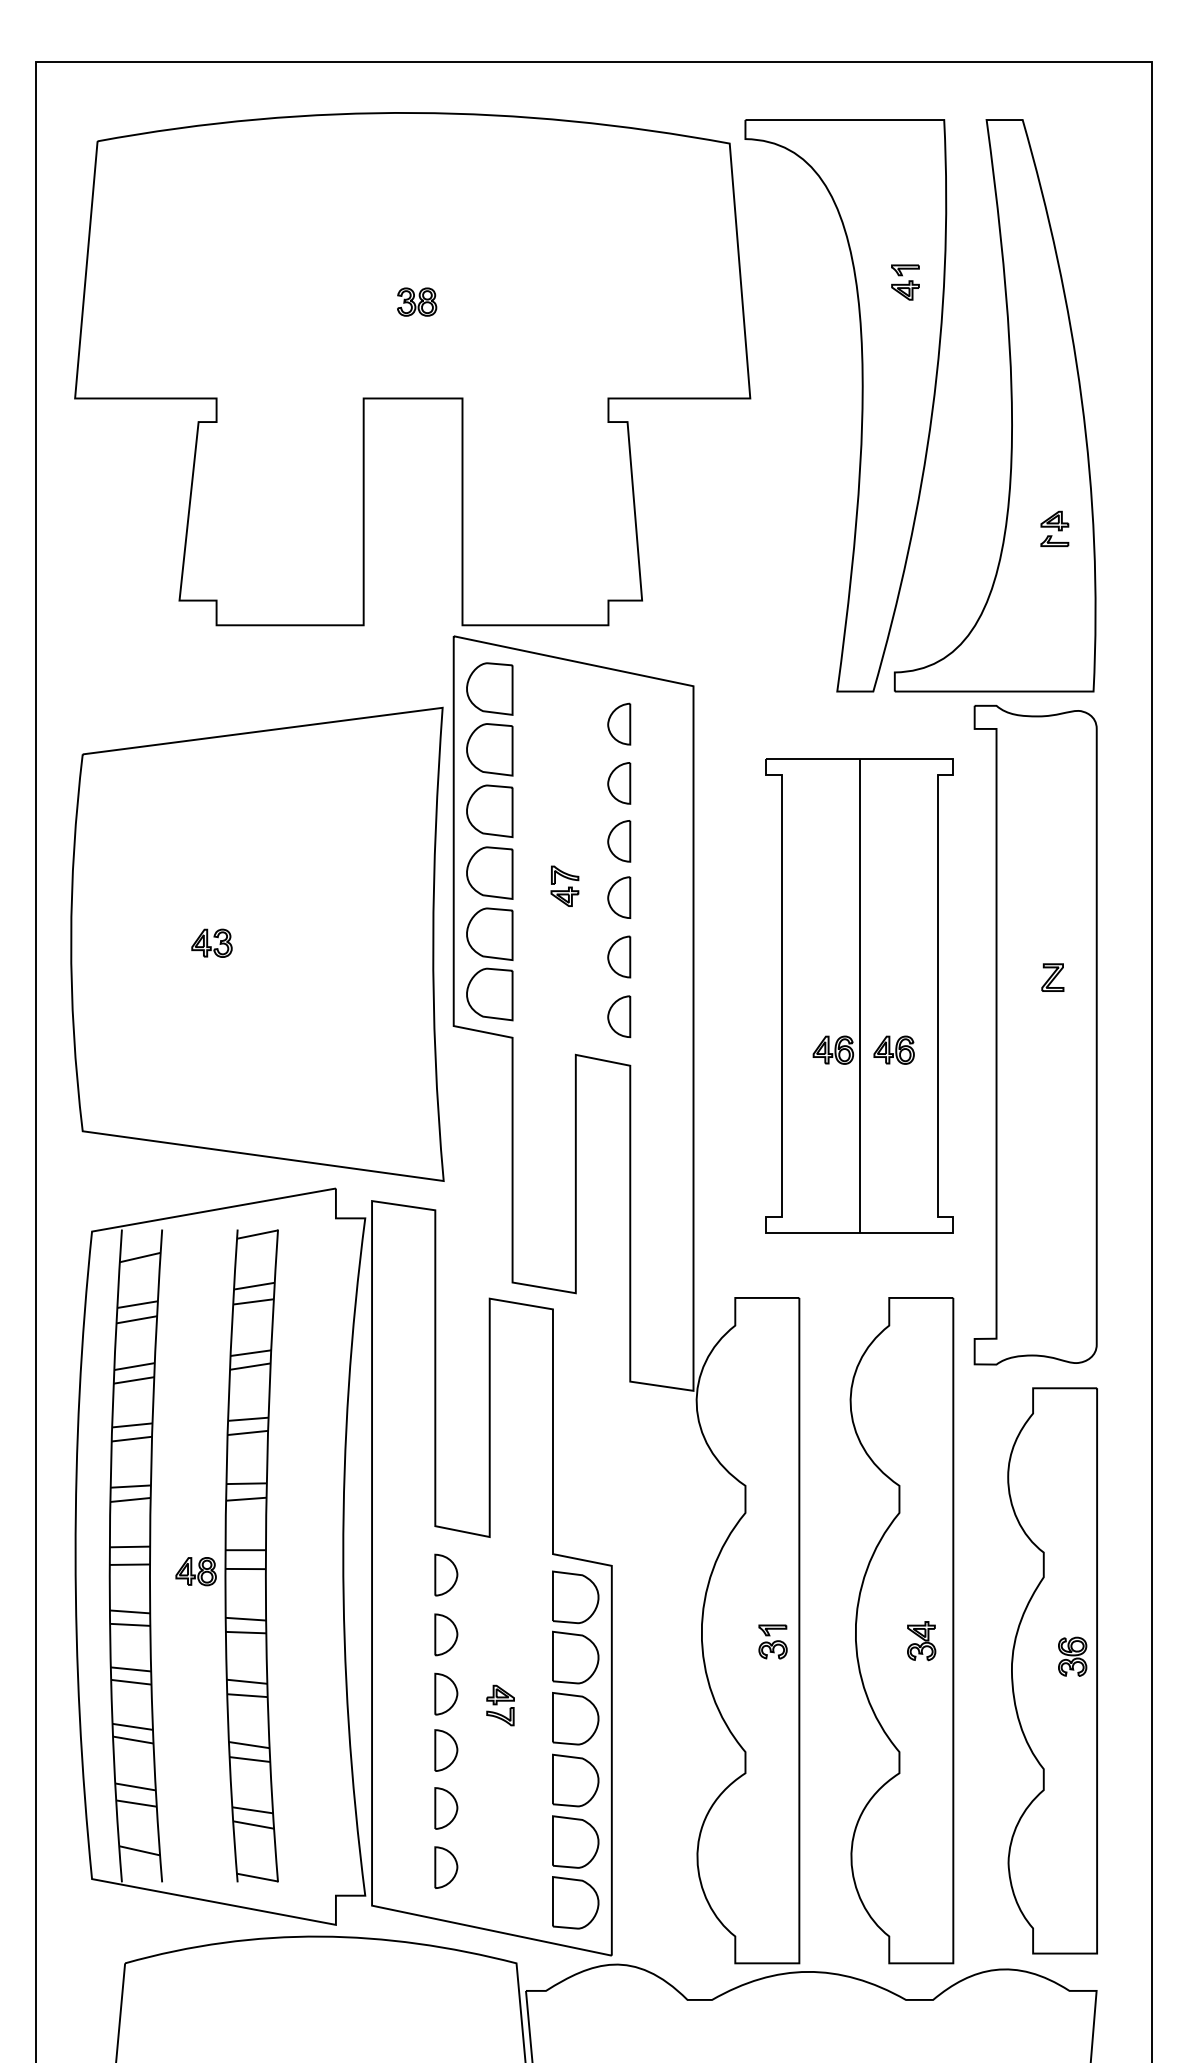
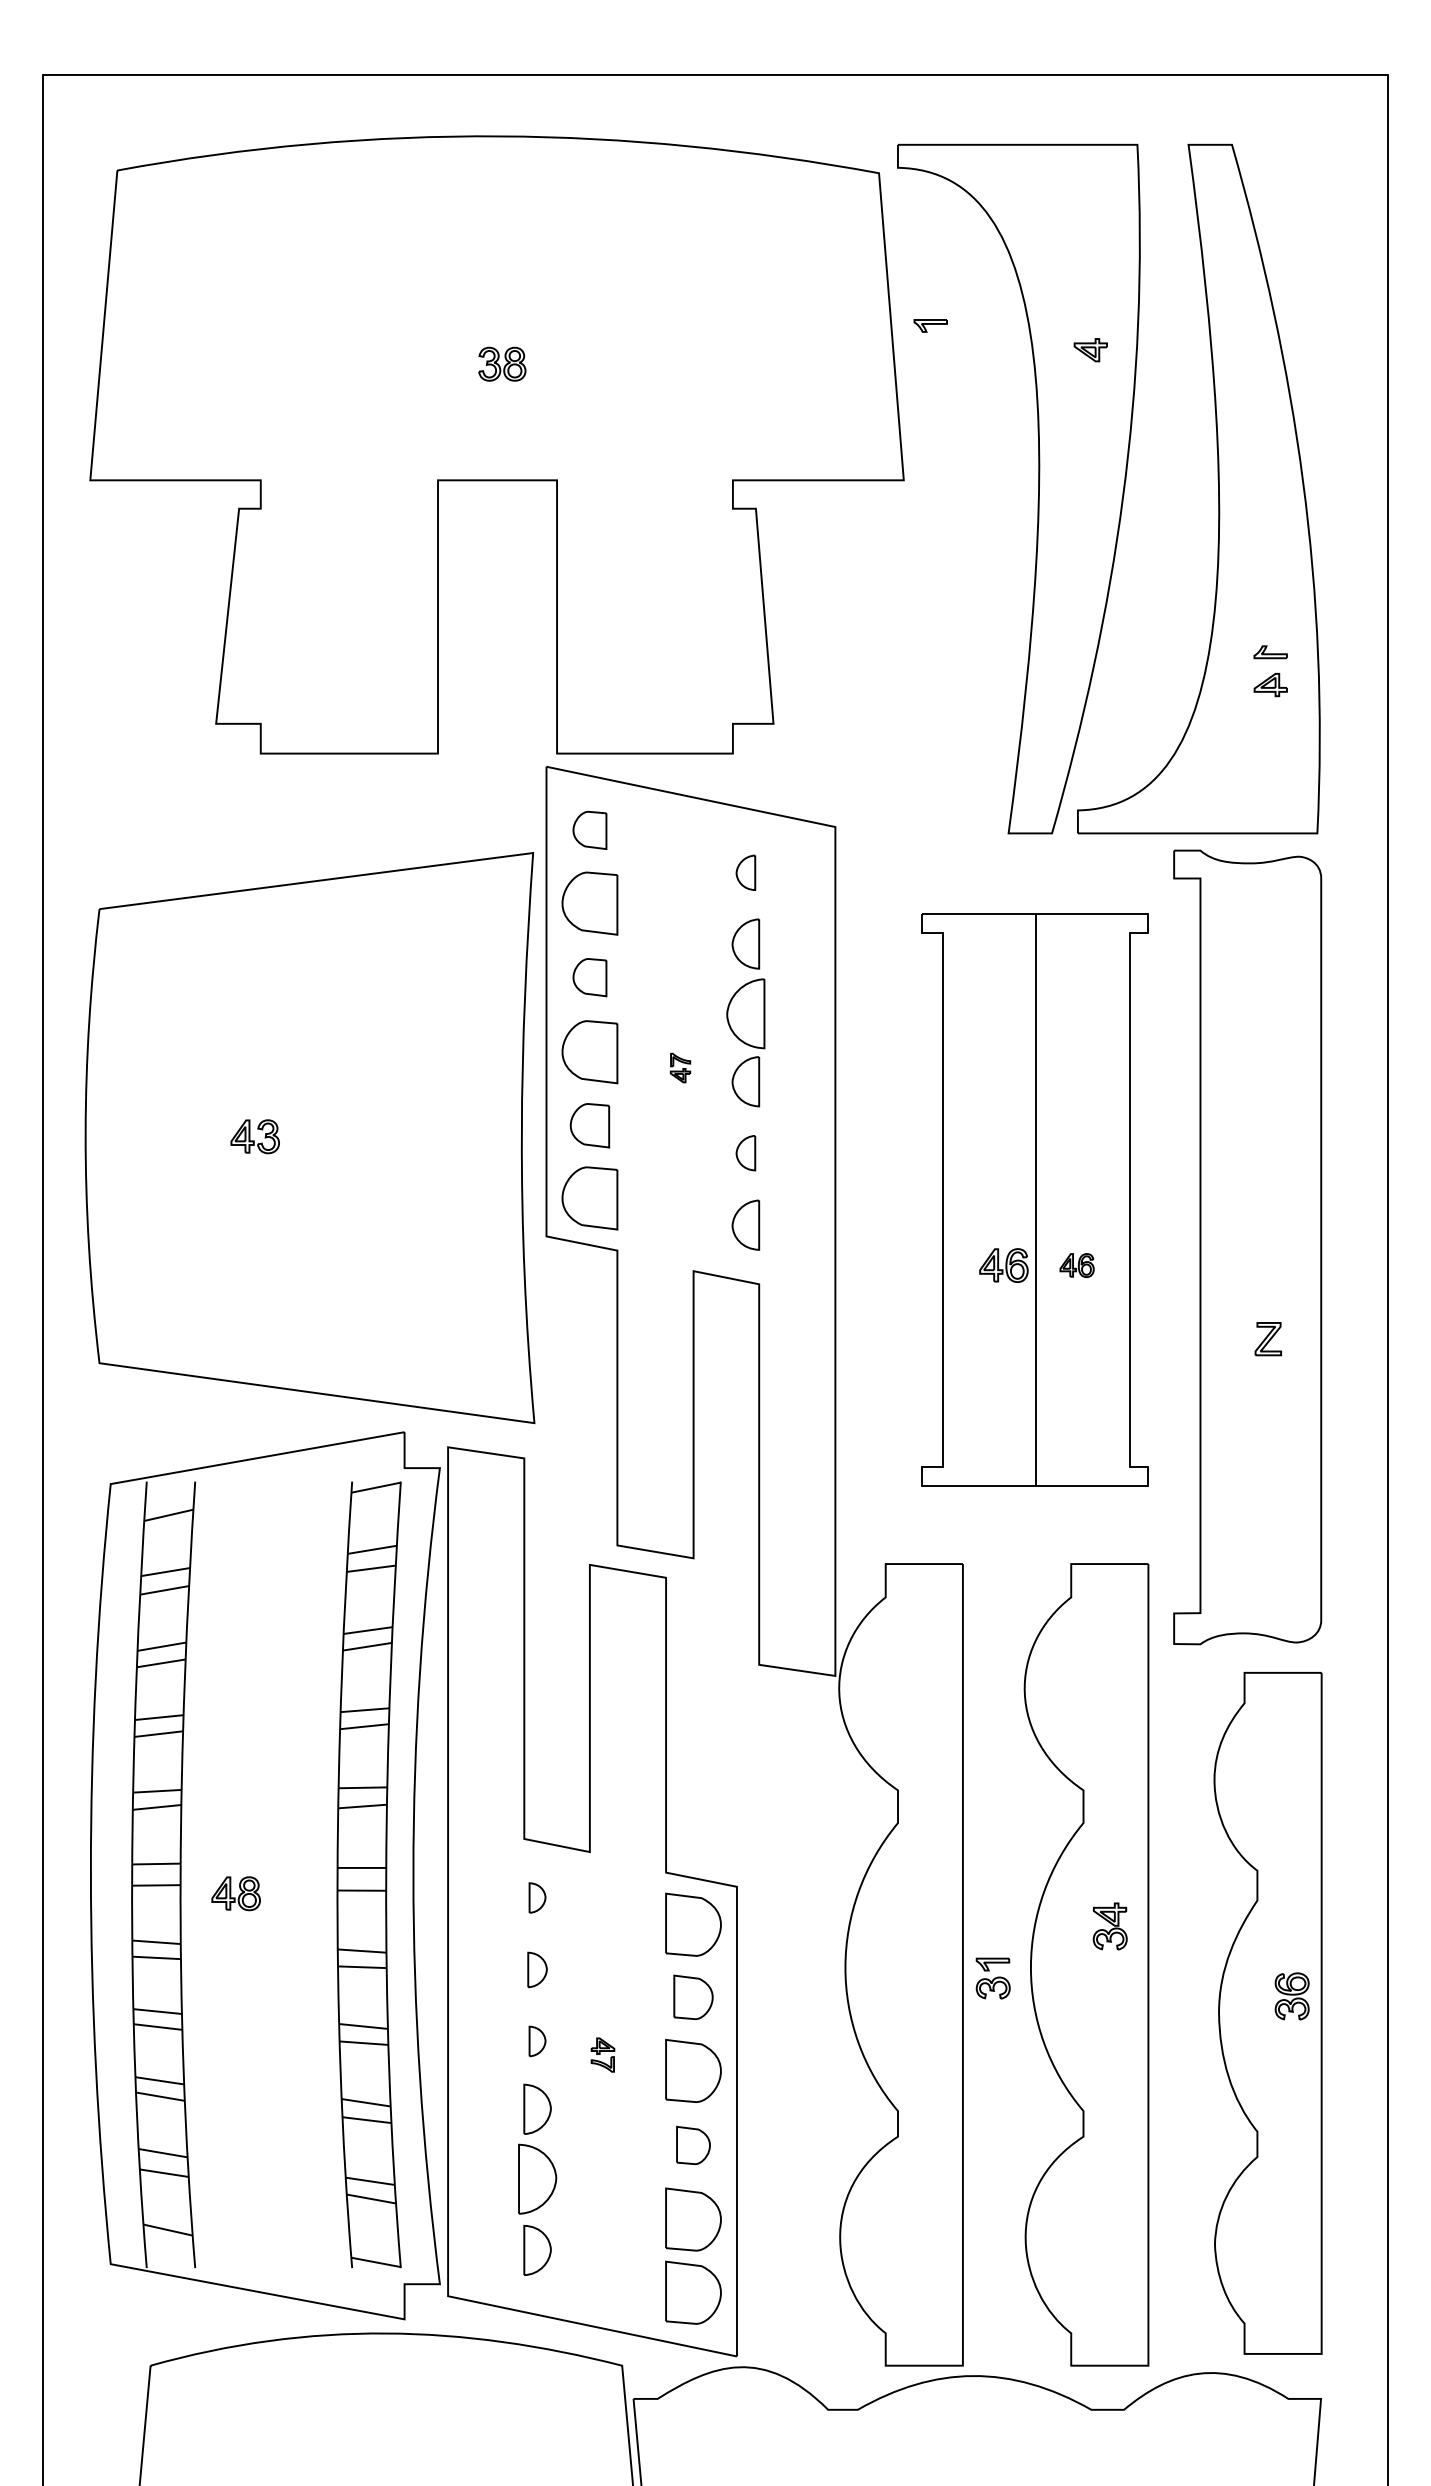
part: (905, 269) -> (930, 325), moved
part: (1054, 521) -> (1270, 685), moved
part: (489, 689) -> (589, 830), size x0.6
part: (618, 723) -> (745, 872), size x0.7
part: (489, 811) -> (589, 977), size x0.6
part: (618, 841) -> (745, 1013), size x1.4
part: (564, 885) -> (680, 1067), size x0.6
part: (489, 933) -> (589, 1125), size x0.7
part: (618, 956) -> (745, 1152), size x0.7
part: (1052, 977) -> (1267, 1339), moved
part: (893, 1050) -> (1076, 1265), size x0.7
part: (251, 1555) -> (368, 1874), moved
part: (446, 1574) -> (537, 1897), size x0.6
part: (446, 1634) -> (537, 1969), size x0.7
part: (772, 1641) -> (992, 1978), moved
part: (921, 1641) -> (1109, 1926), moved
part: (575, 1657) -> (693, 1997), size x0.7
part: (446, 1694) -> (537, 2041), size x0.6
part: (500, 1705) -> (602, 2054), size x0.7
part: (575, 1780) -> (693, 2145), size x0.6
part: (446, 1807) -> (537, 2178), size x1.4

